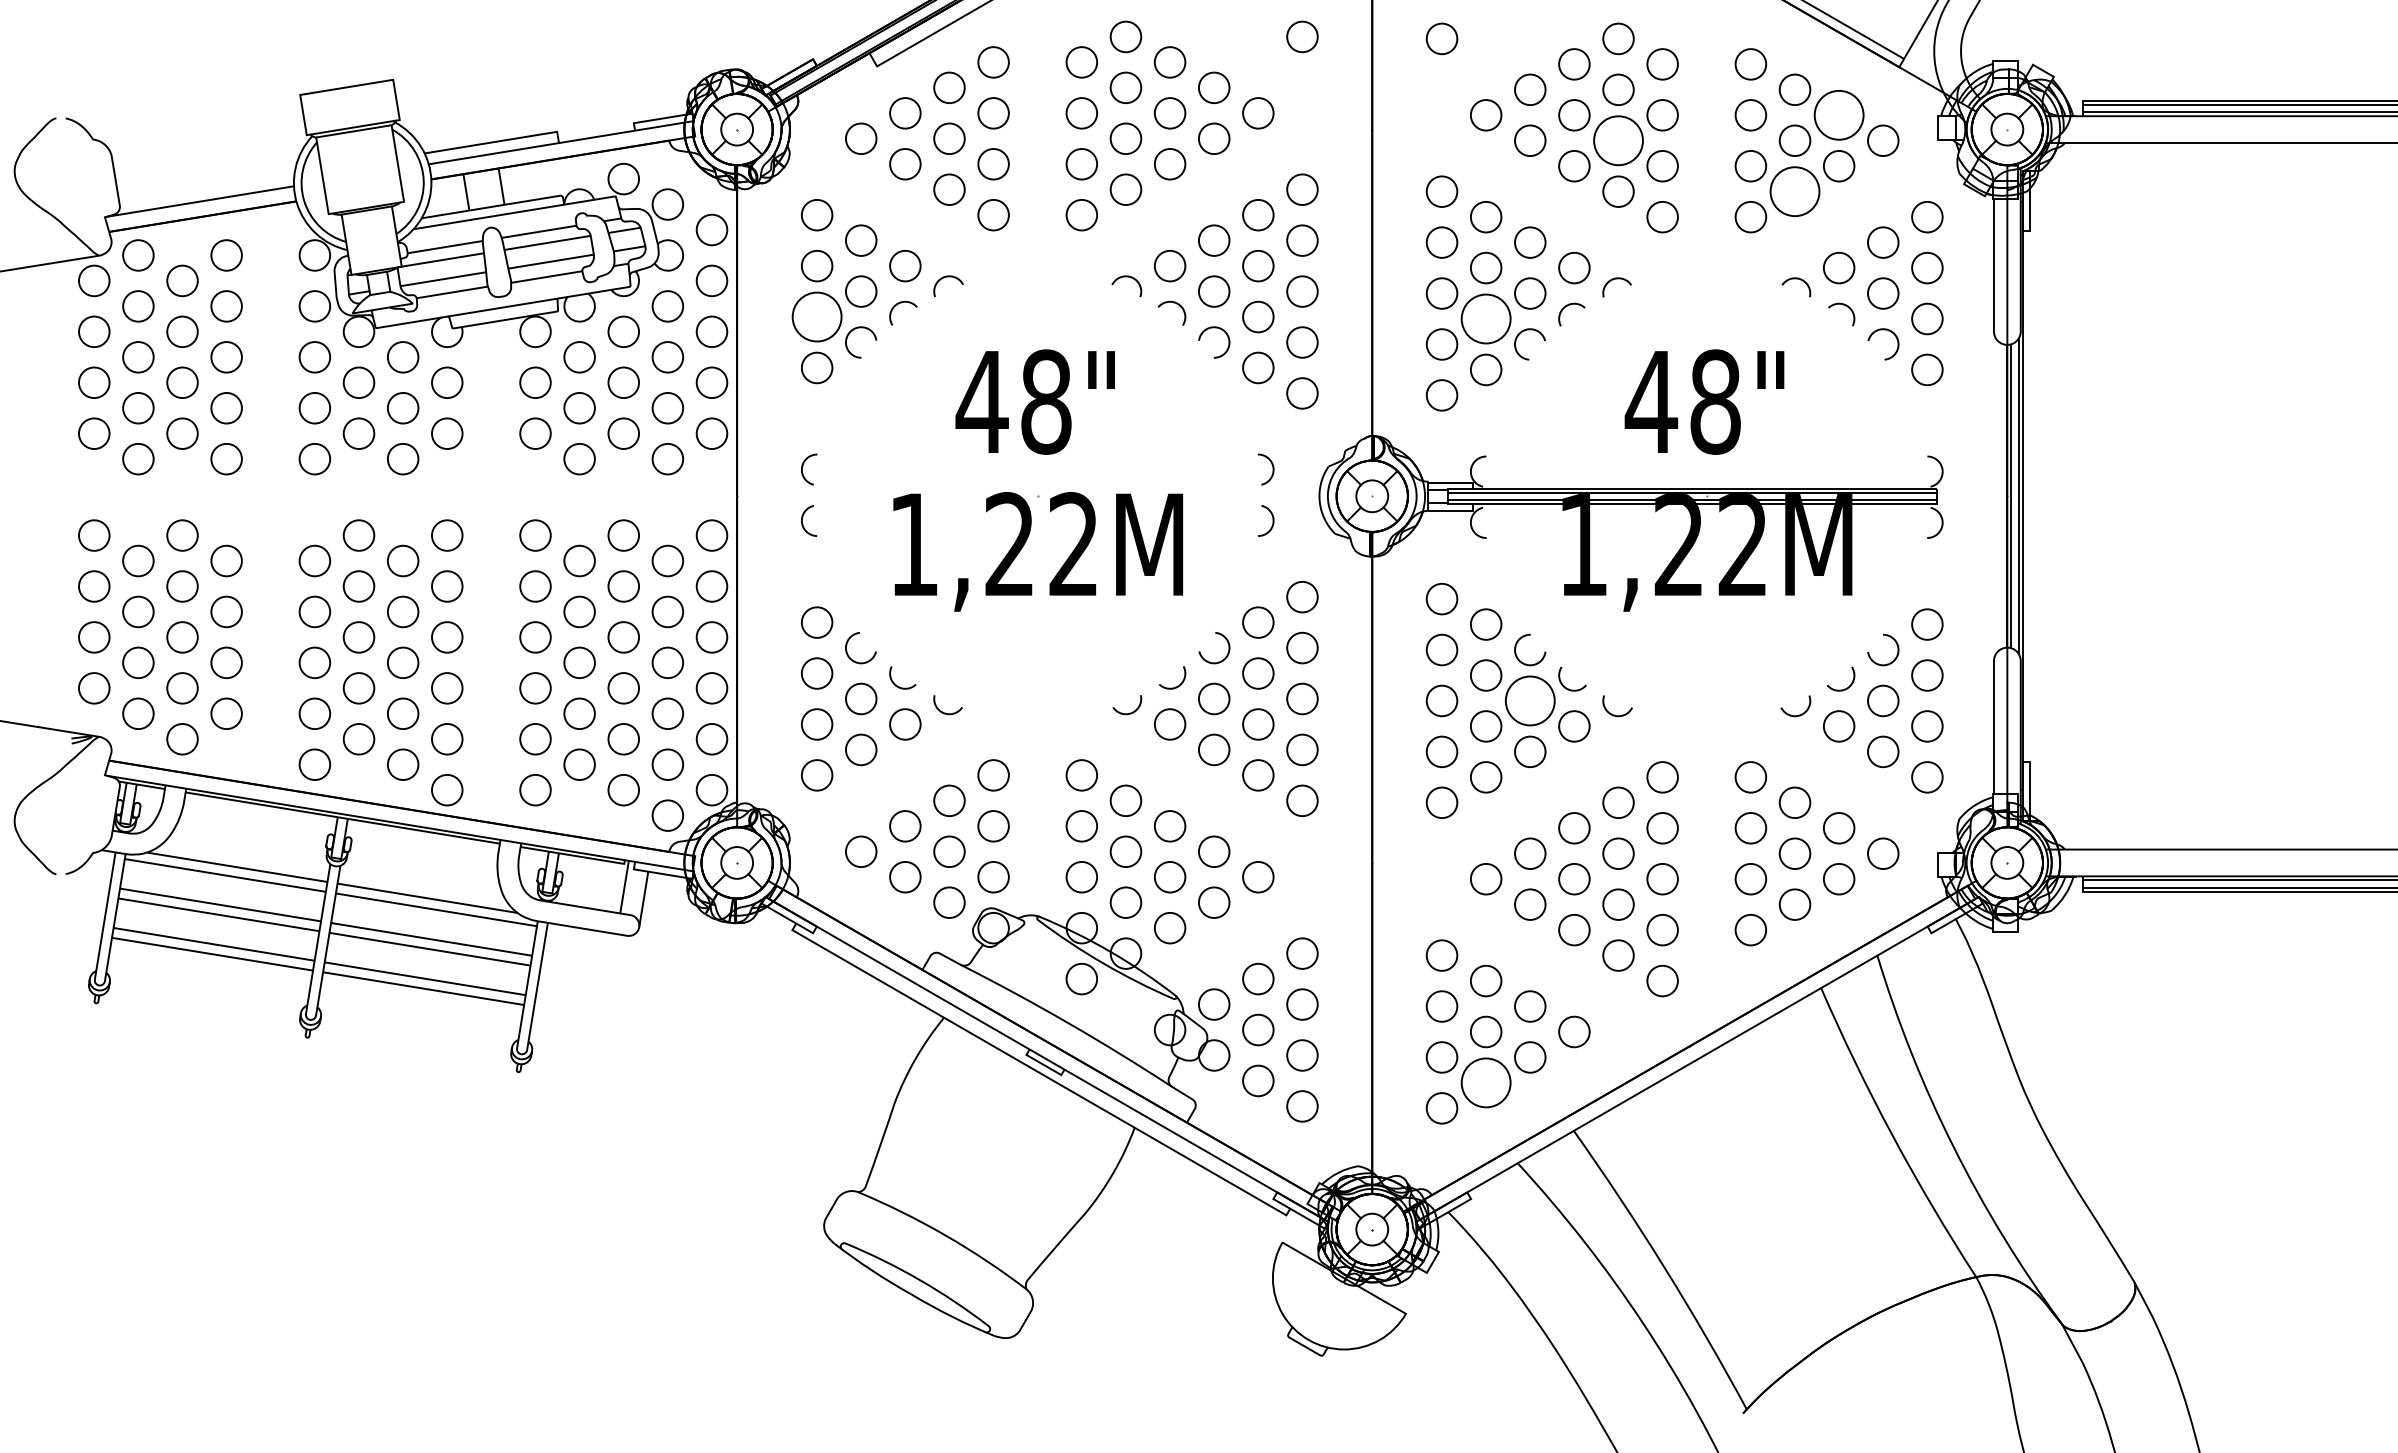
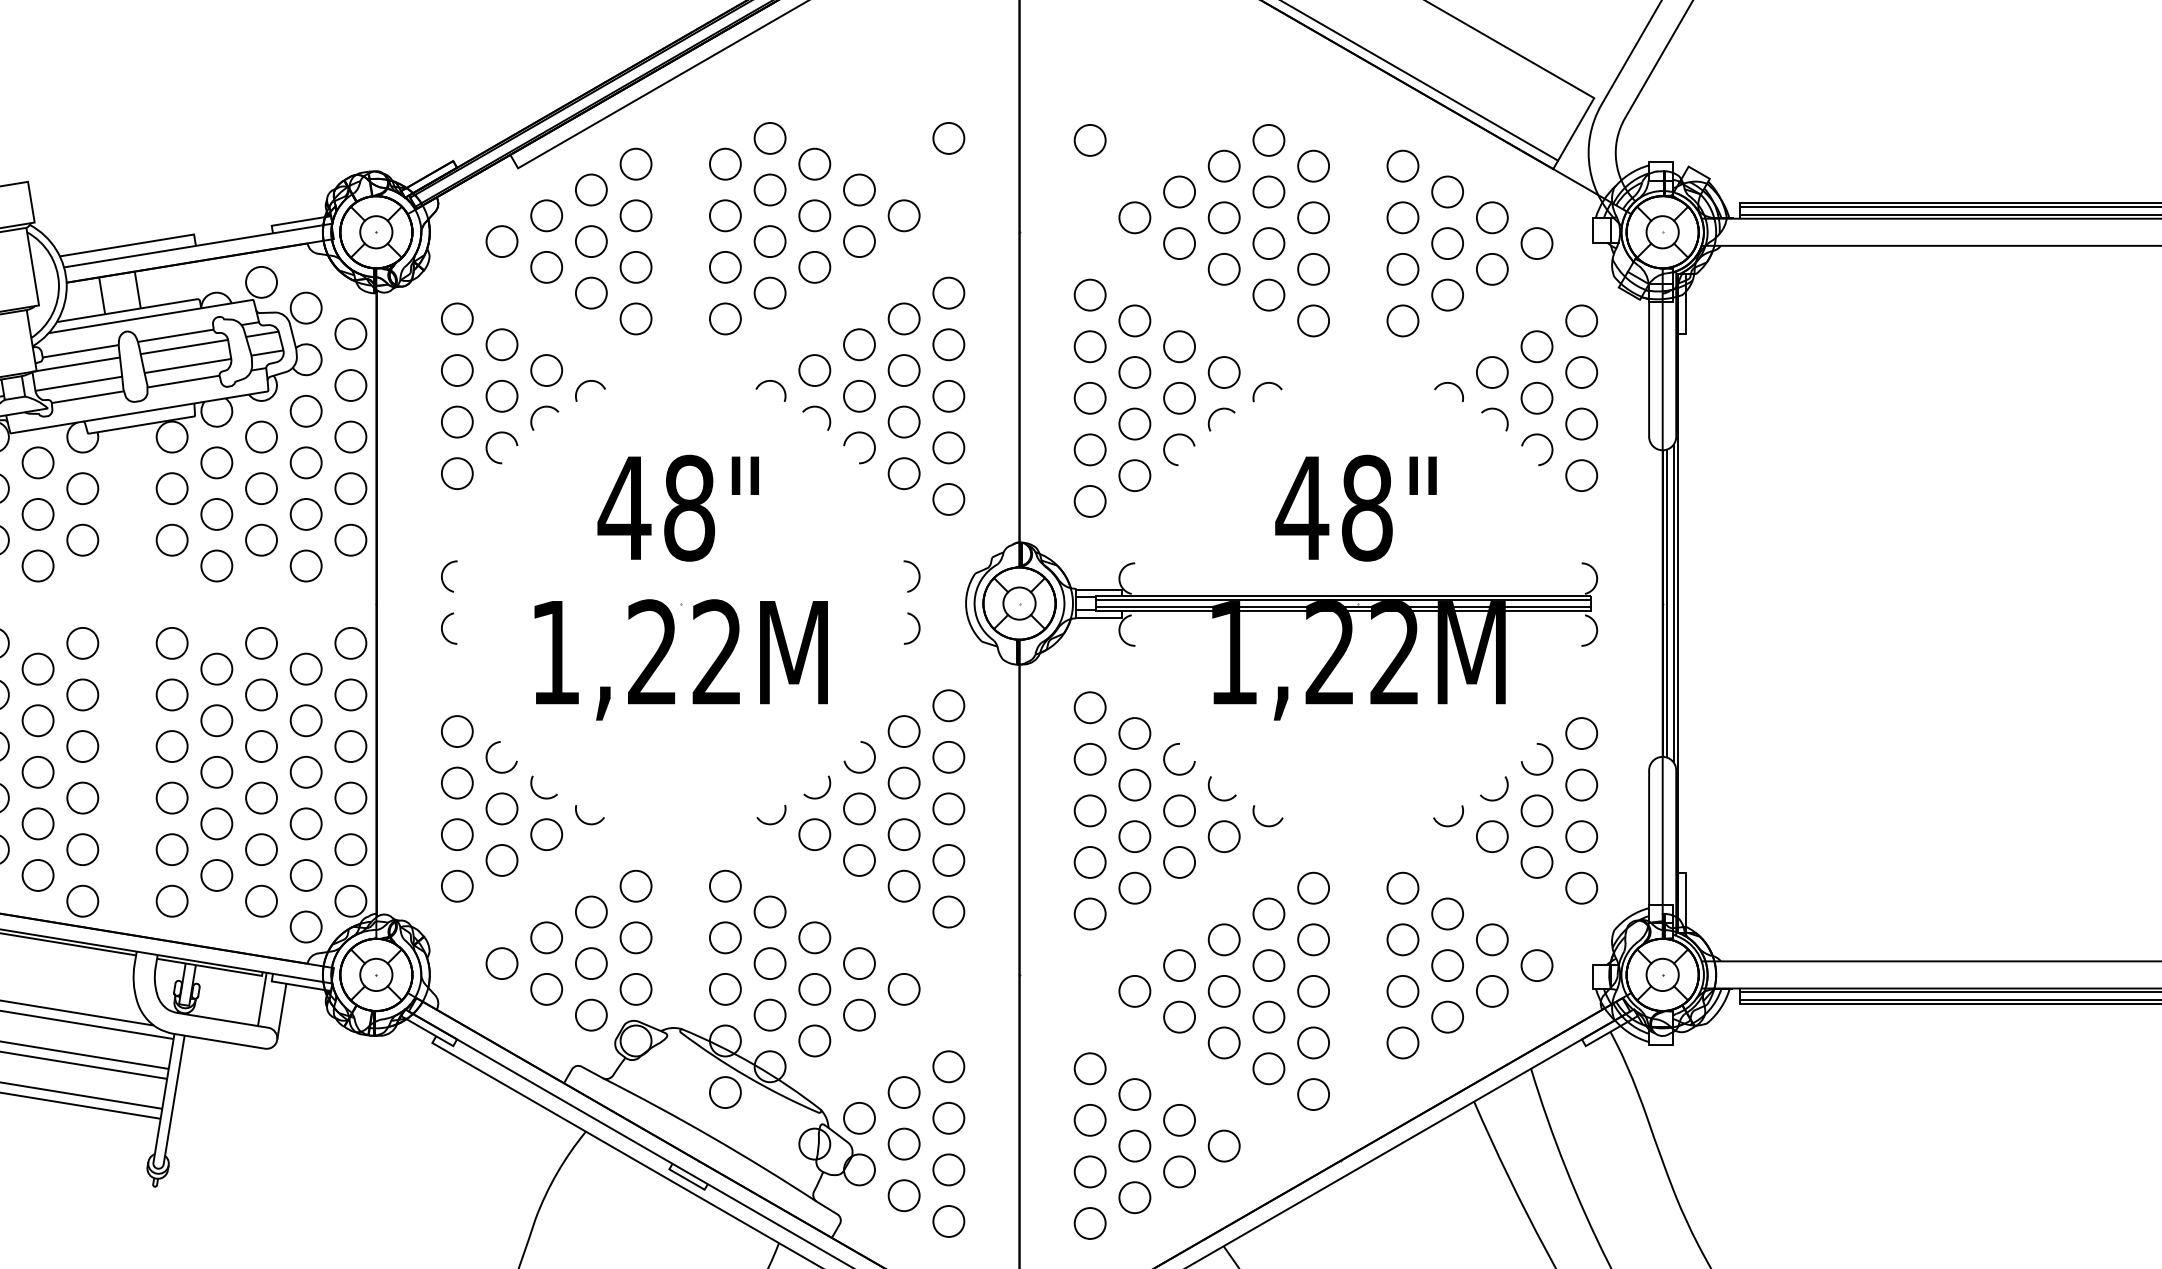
circle: (1838, 115) -> (1491, 217), size x0.62
circle: (1618, 140) -> (1268, 243), size x0.62
circle: (1794, 191) -> (1447, 294), size x0.62
circle: (816, 316) -> (456, 421), size x0.62
circle: (1485, 318) -> (1134, 423), size x0.62
circle: (1530, 700) -> (1179, 810), size x0.62
circle: (1485, 1082) -> (1134, 1197), size x0.62

